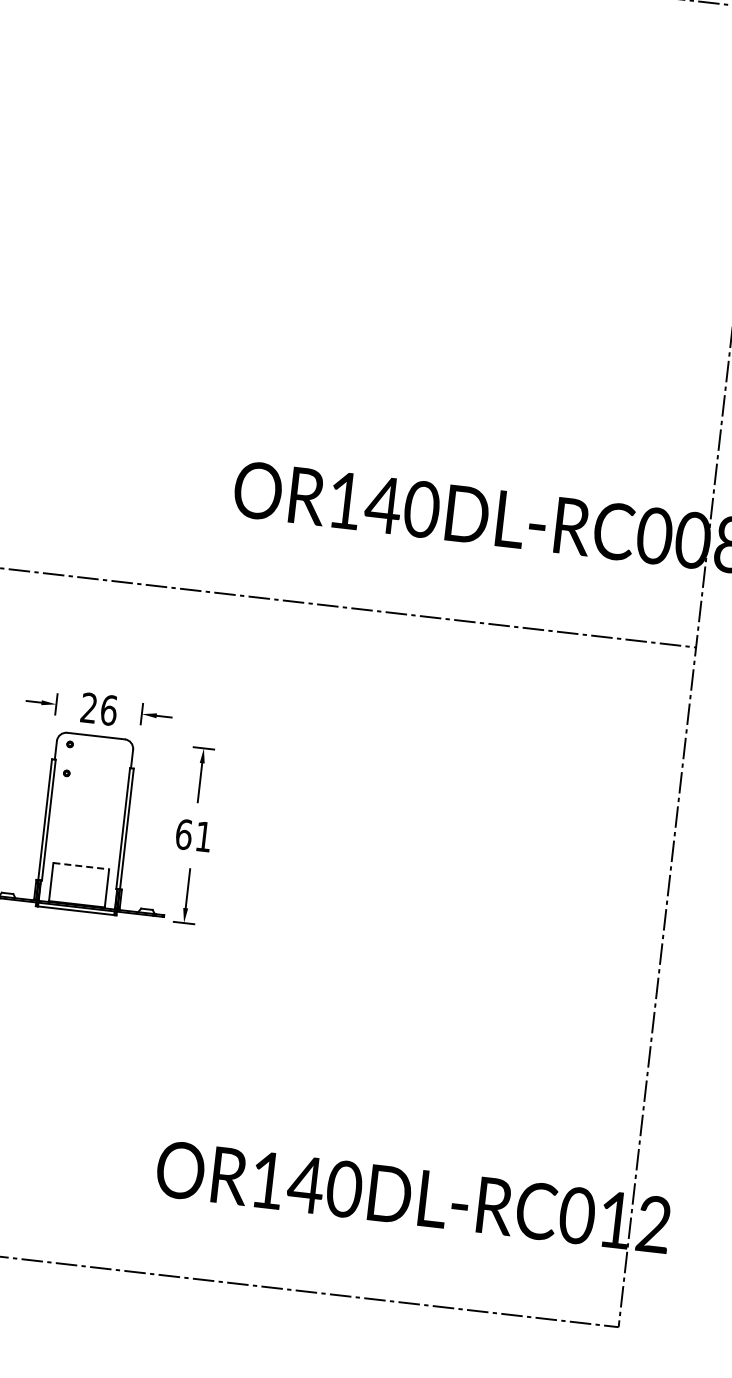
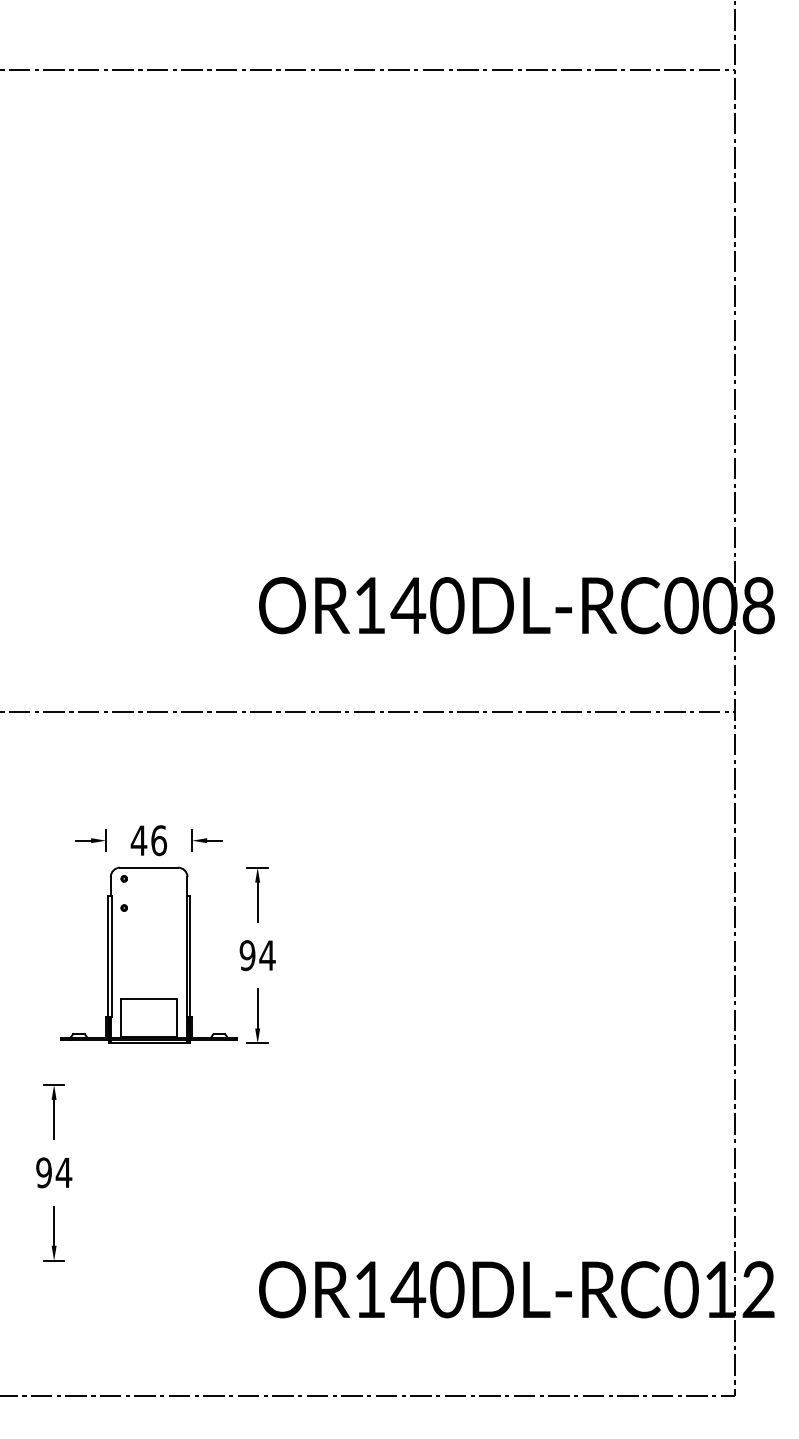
text: (88, 707) -> (138, 840), 26 -> 46
text: (193, 835) -> (257, 955), 61 -> 94
line: (81, 866) -> (149, 998), dashed -> solid

